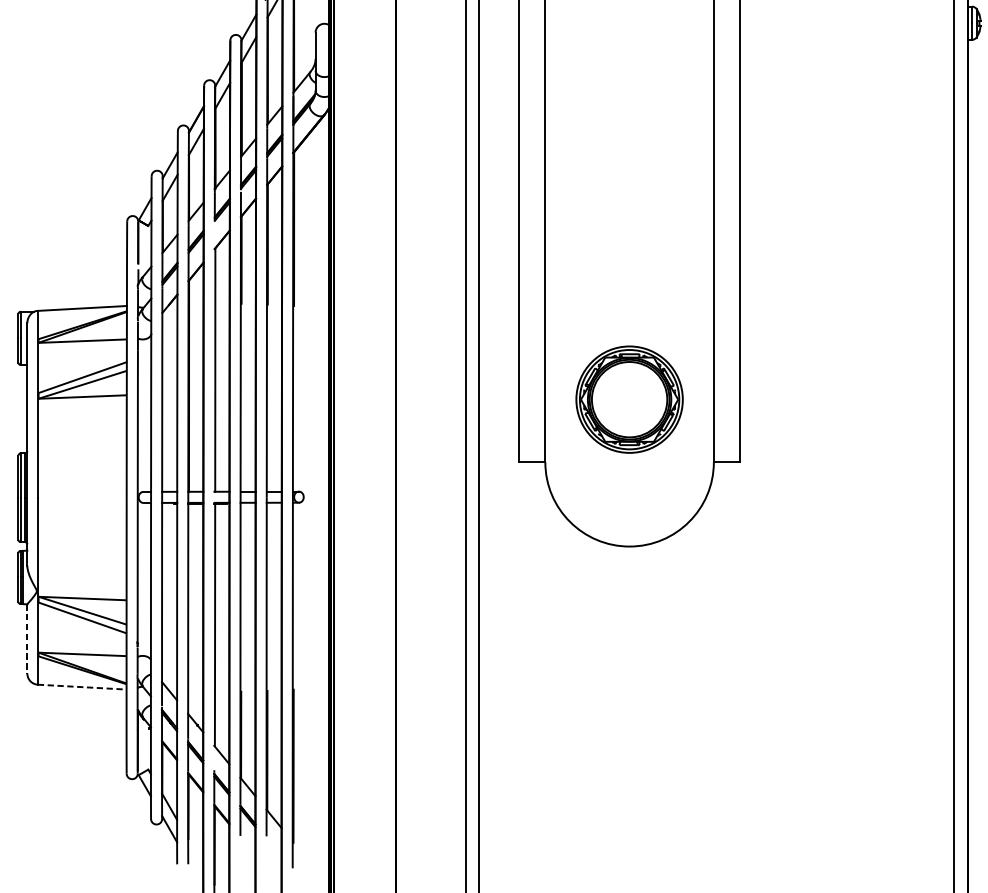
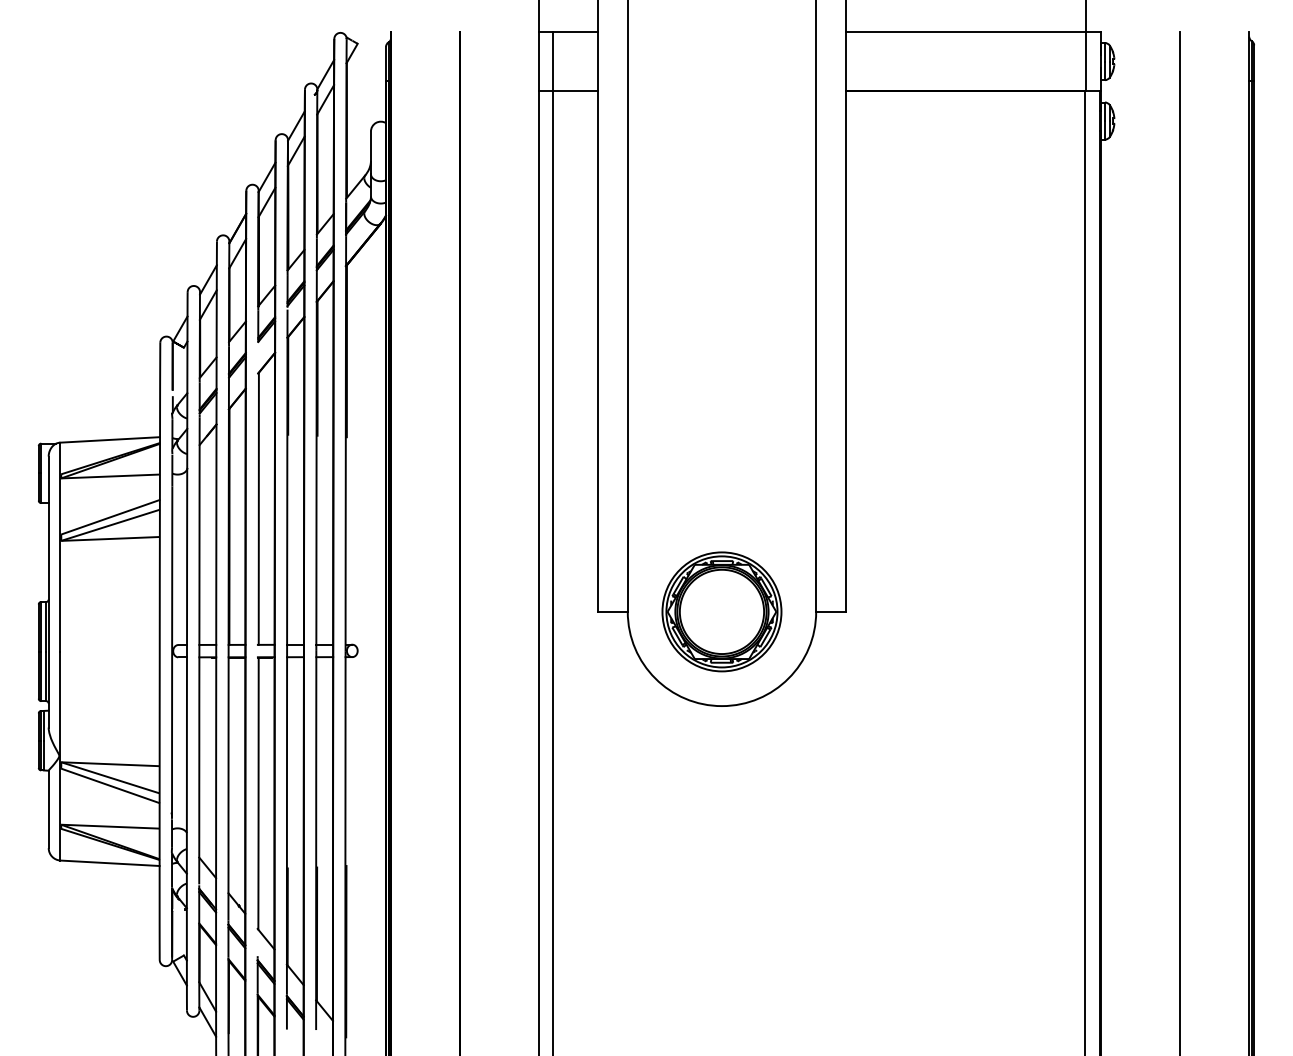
part: (629, 399) -> (721, 611), moved
line: (27, 639) -> (48, 809), dashed -> solid
line: (82, 687) -> (110, 863), dashed -> solid

